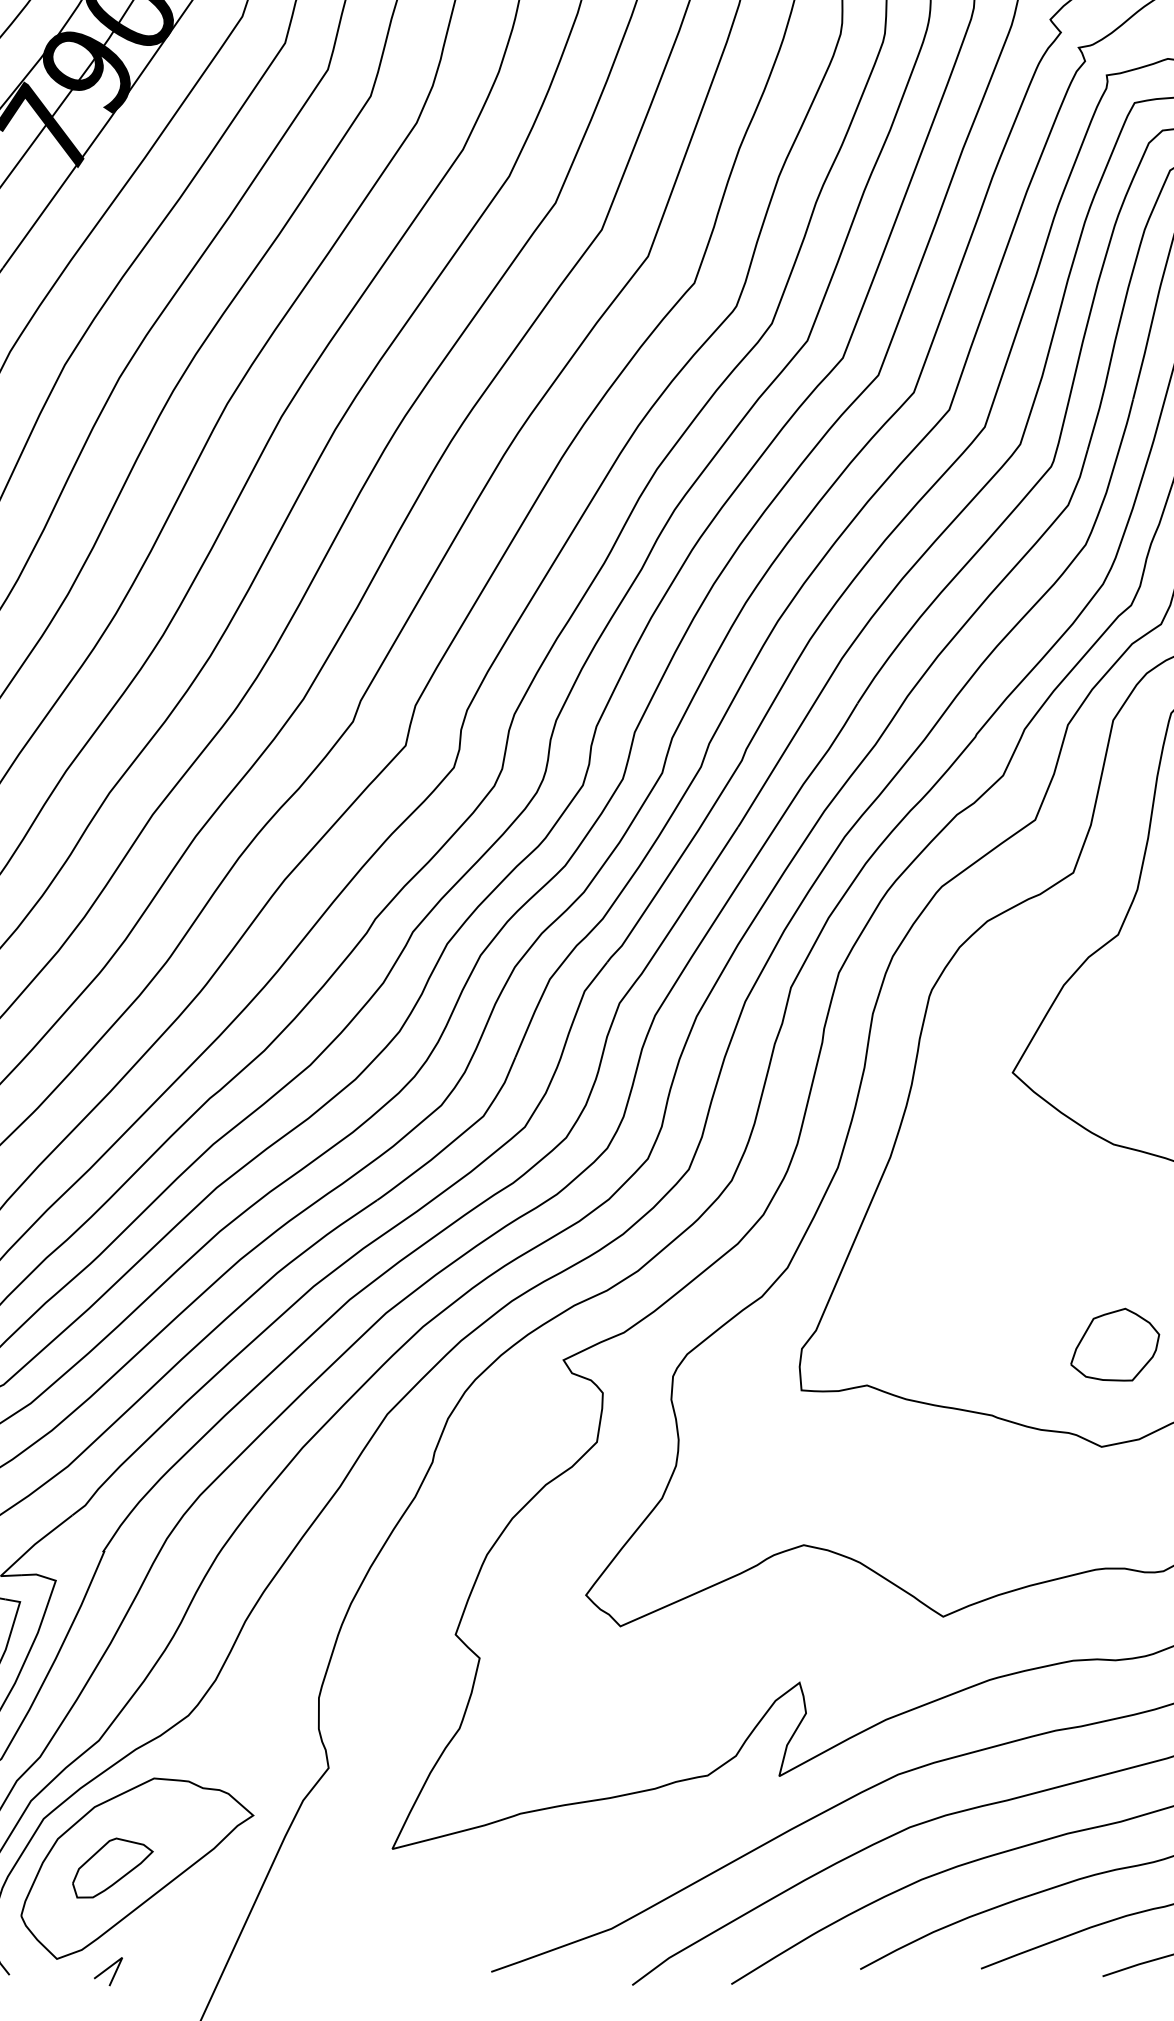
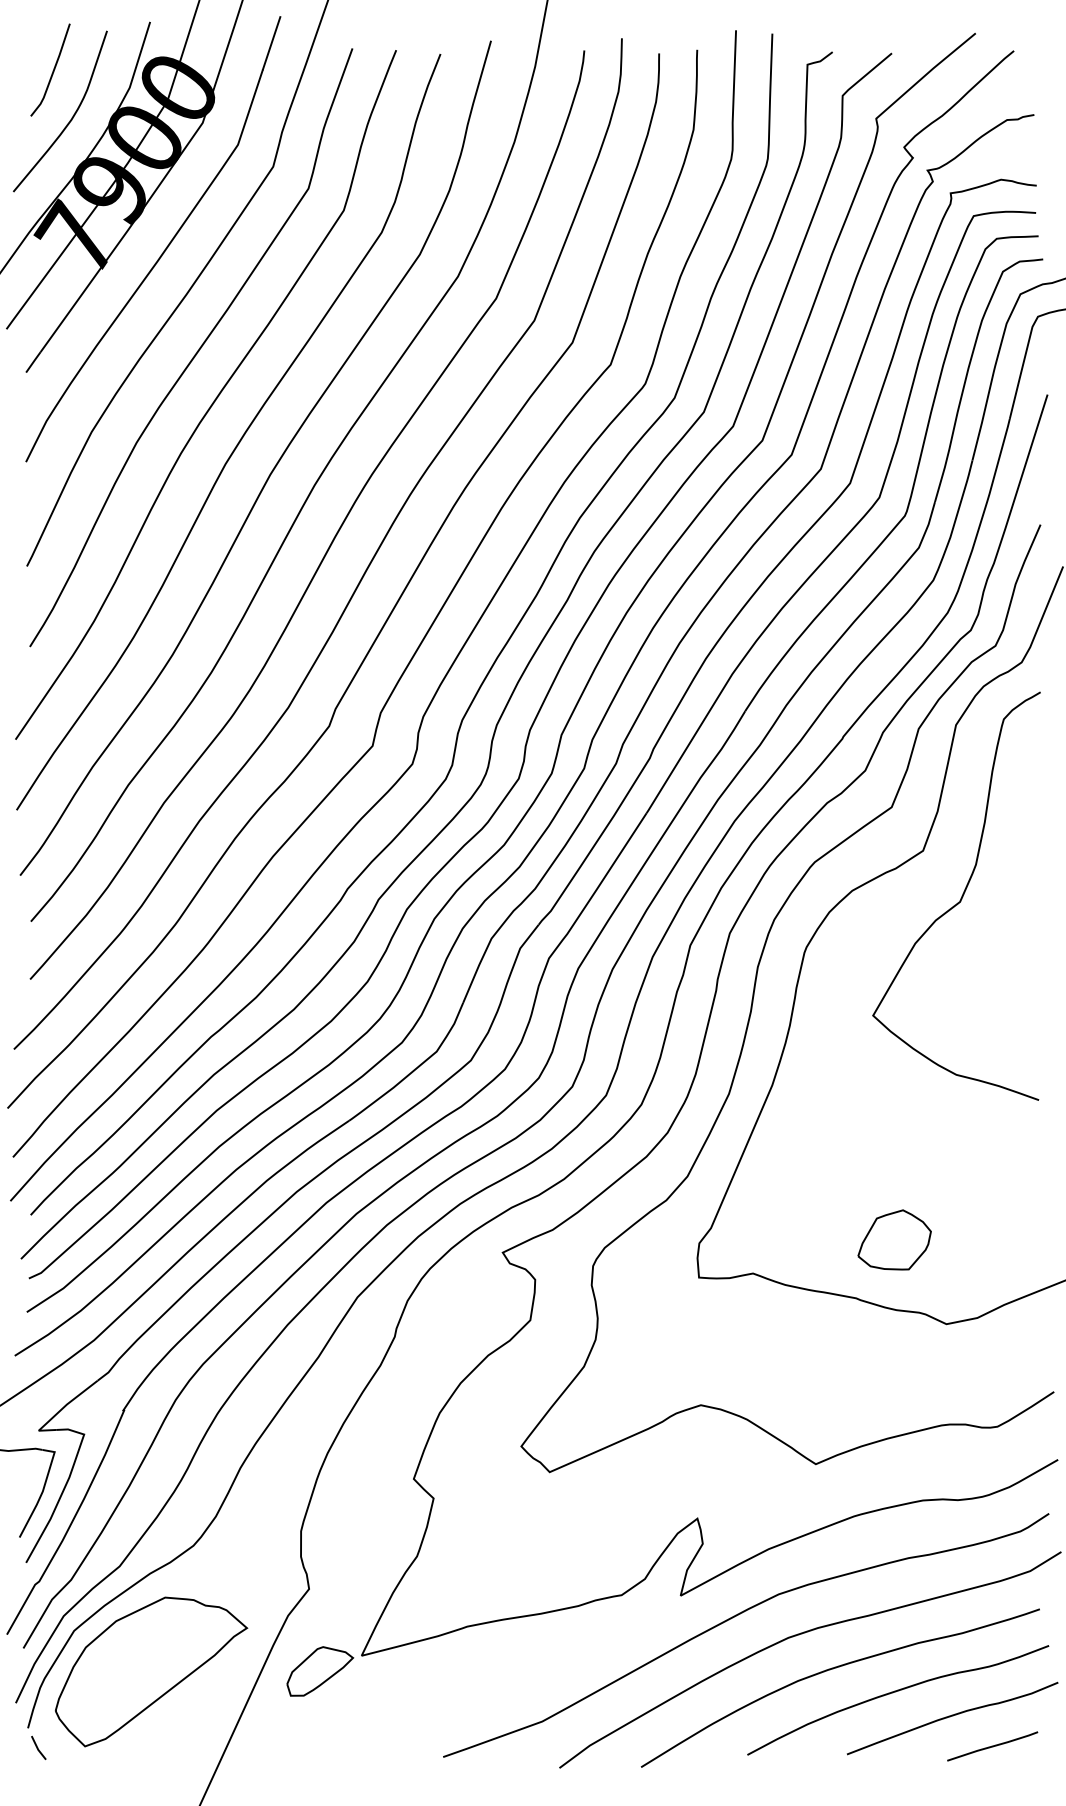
part: (1115, 1344) -> (894, 1239), moved
part: (113, 1868) -> (320, 1671), moved
line: (108, 1969) -> (127, 1755), removed

